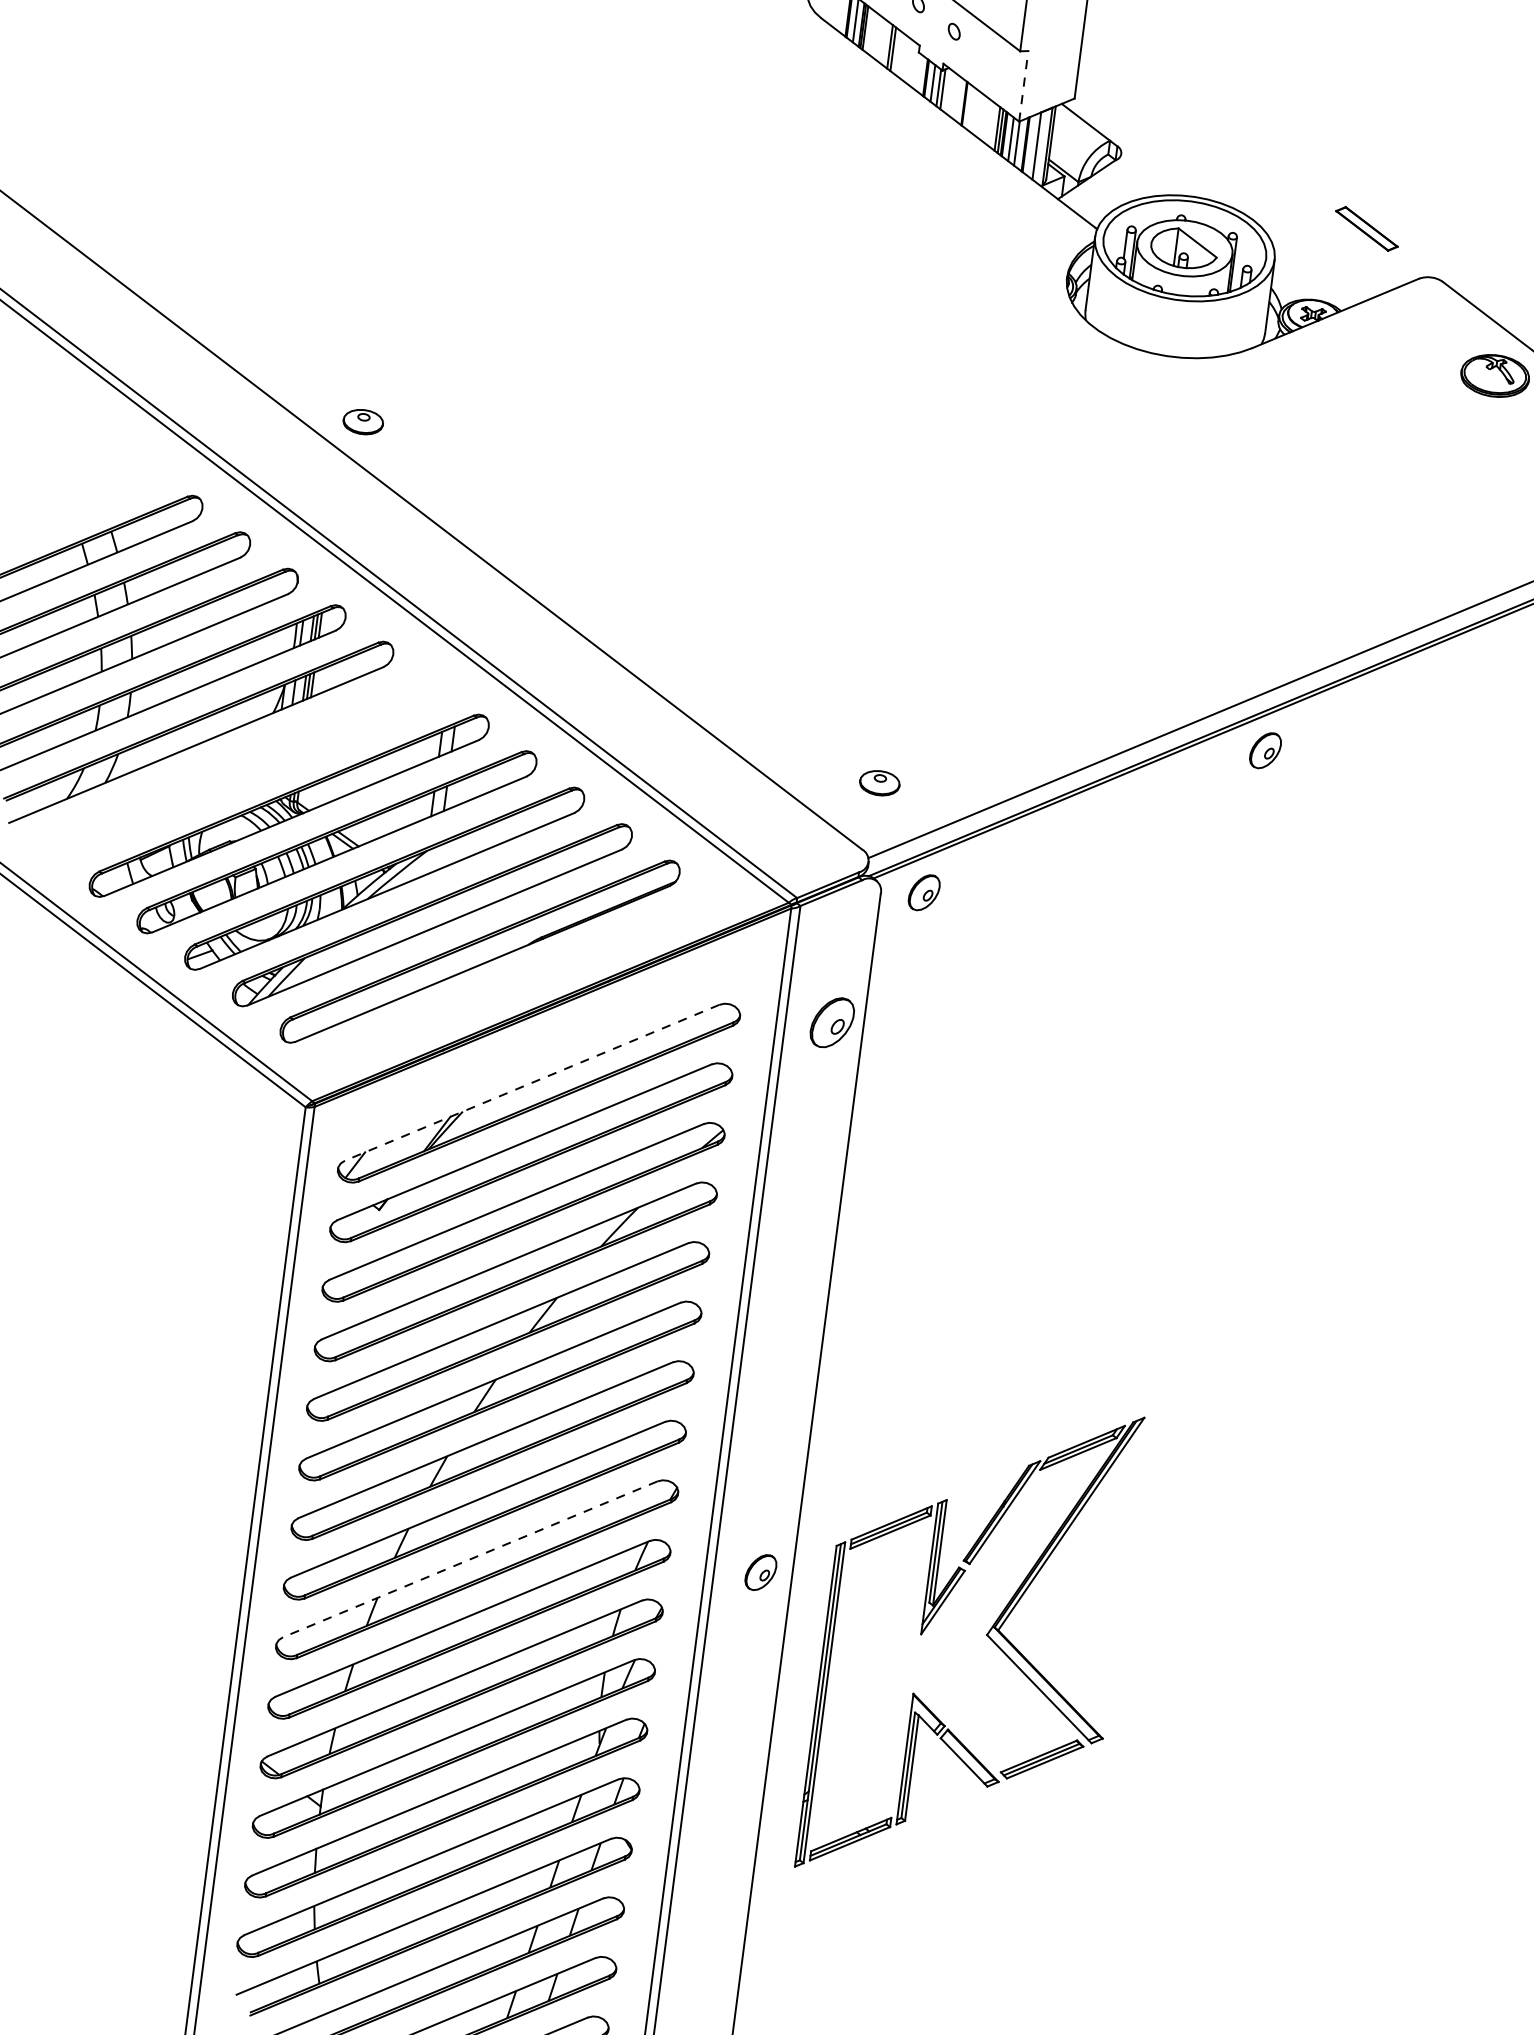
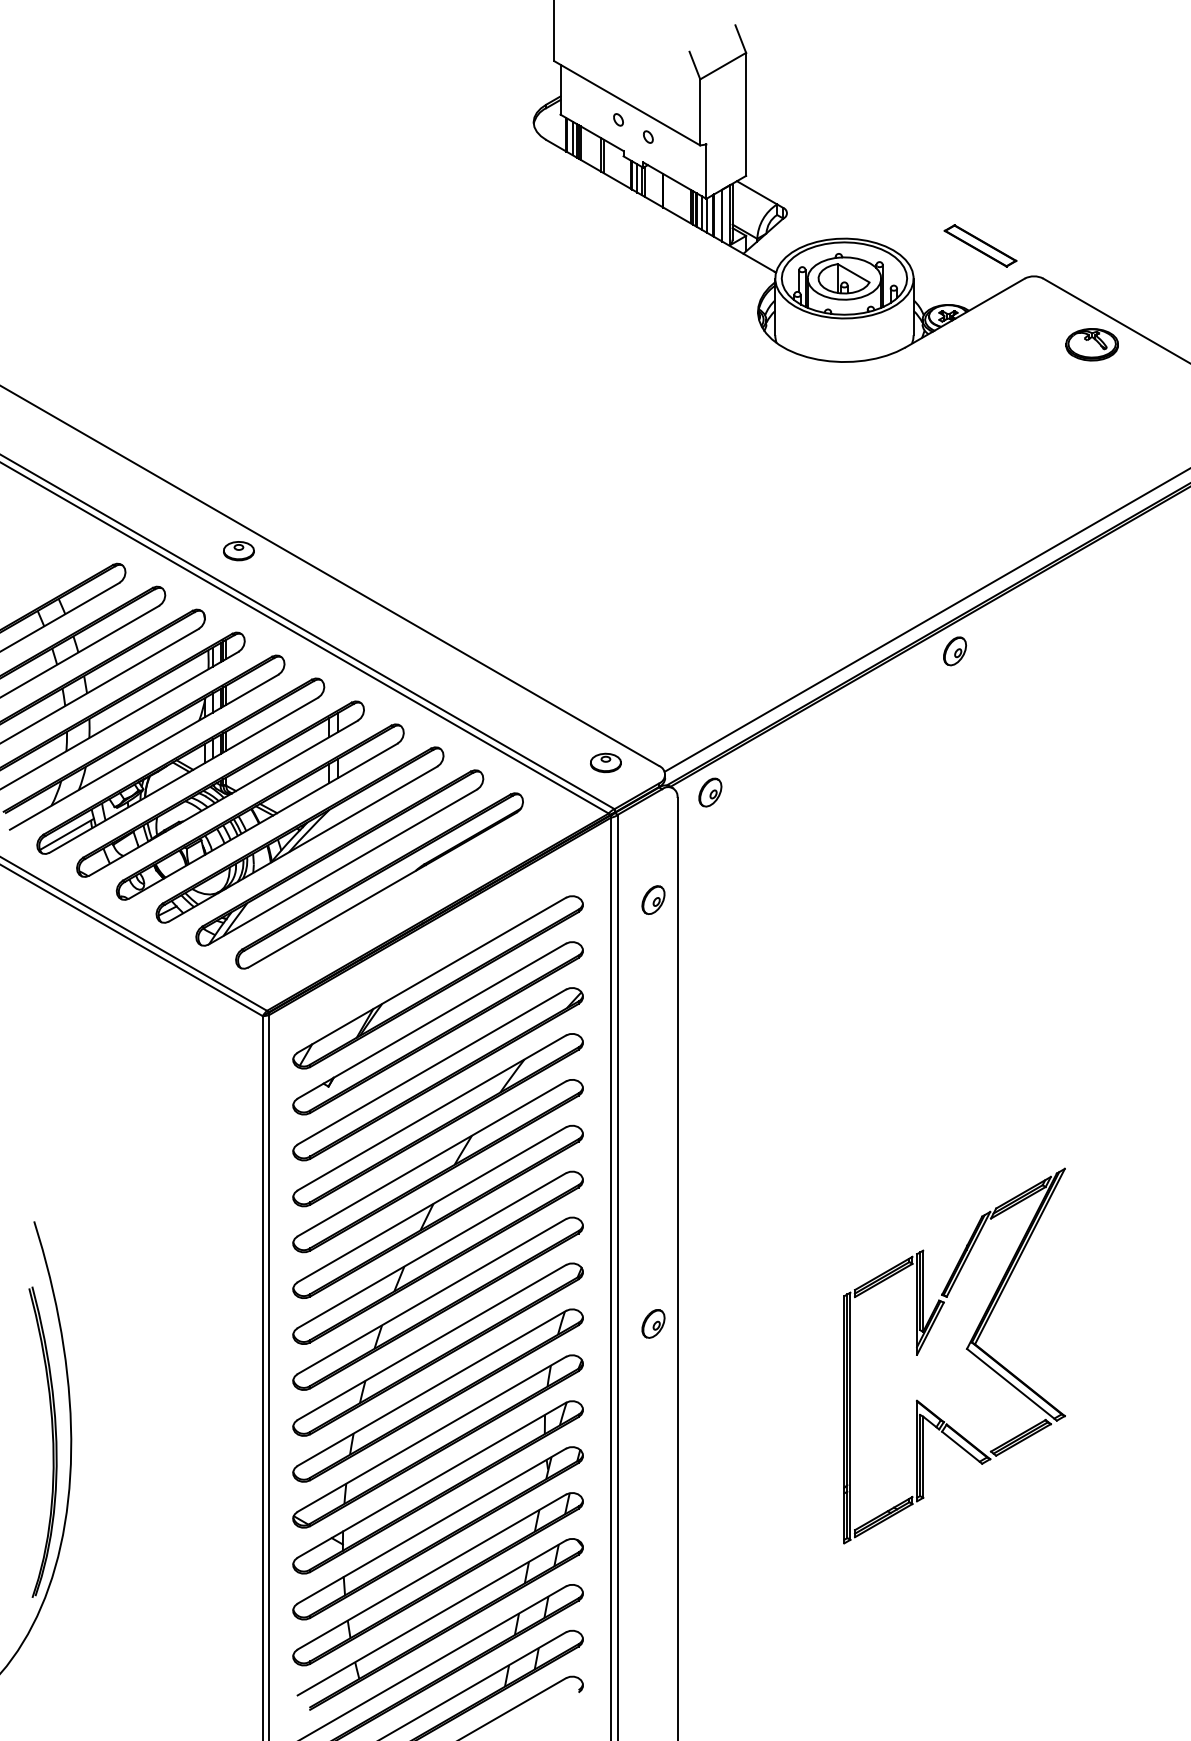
line: (1023, 86) -> (706, 171), dashed -> solid
part: (1366, 228) -> (980, 245), size x1.43
part: (362, 422) -> (238, 551), moved
part: (241, 768) -> (180, 765), added
part: (879, 782) -> (605, 762), moved
part: (832, 1021) -> (653, 899), size x0.71
line: (531, 1083) -> (431, 975), dashed -> solid
line: (469, 1559) -> (431, 1342), dashed -> solid
part: (984, 1635) -> (965, 1349), moved

